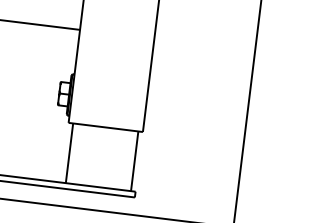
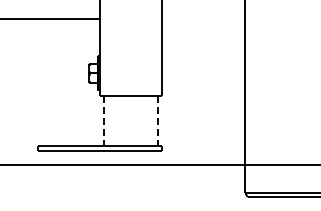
line: (69, 153) -> (103, 121), solid -> dashed
line: (134, 161) -> (157, 121), solid -> dashed

